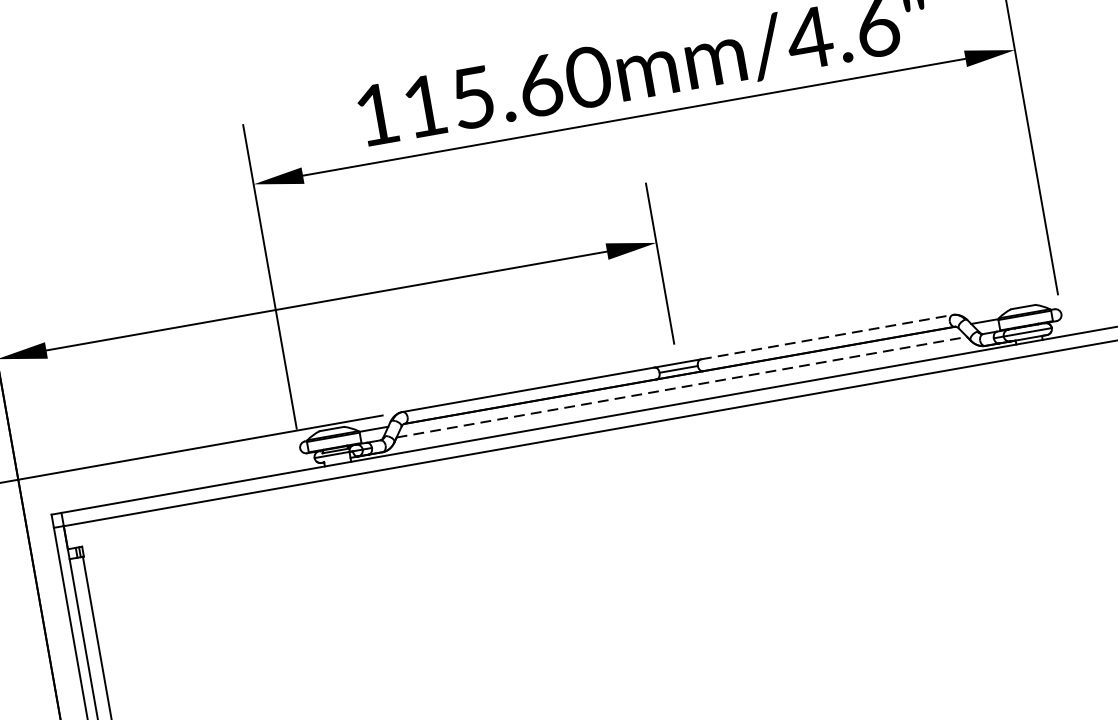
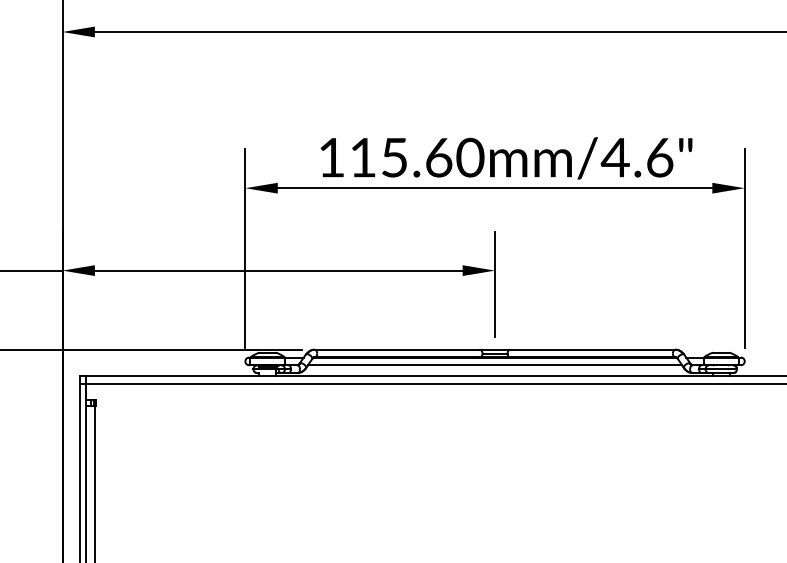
line: (826, 336) -> (592, 349), dashed -> solid
line: (682, 387) -> (495, 365), dashed -> solid

